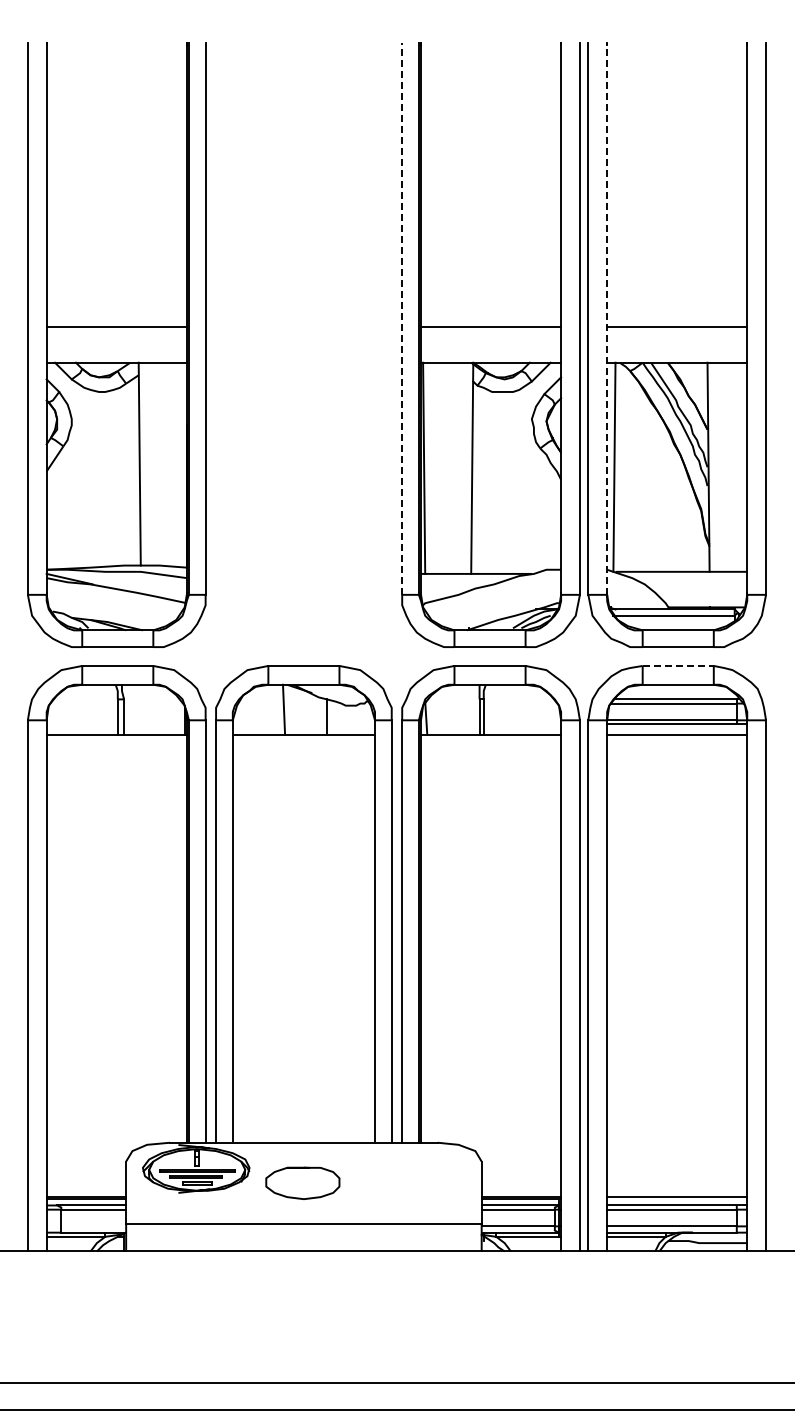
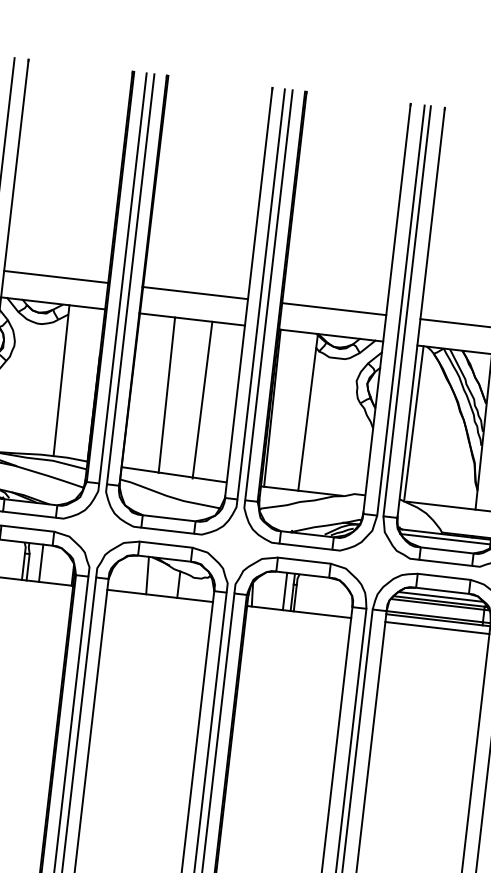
line: (402, 318) -> (269, 295), dashed -> solid
line: (607, 318) -> (421, 312), dashed -> solid
part: (303, 344) -> (193, 305), added
line: (678, 665) -> (444, 576), dashed -> solid
line: (676, 693) -> (440, 597), added
line: (140, 709) -> (40, 562), added
line: (469, 709) -> (285, 591), added

